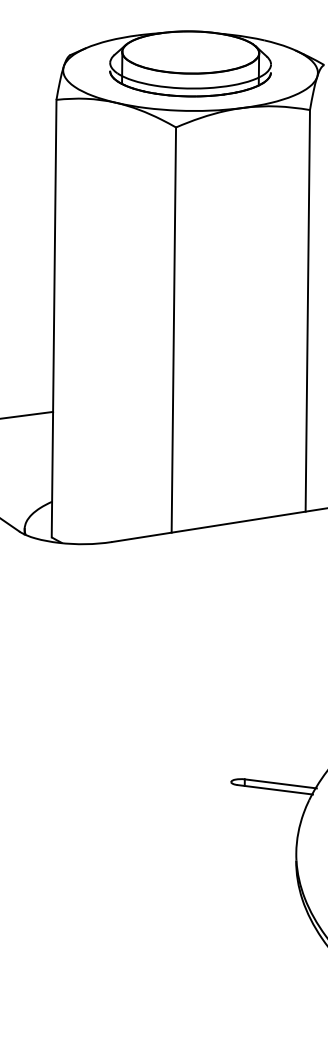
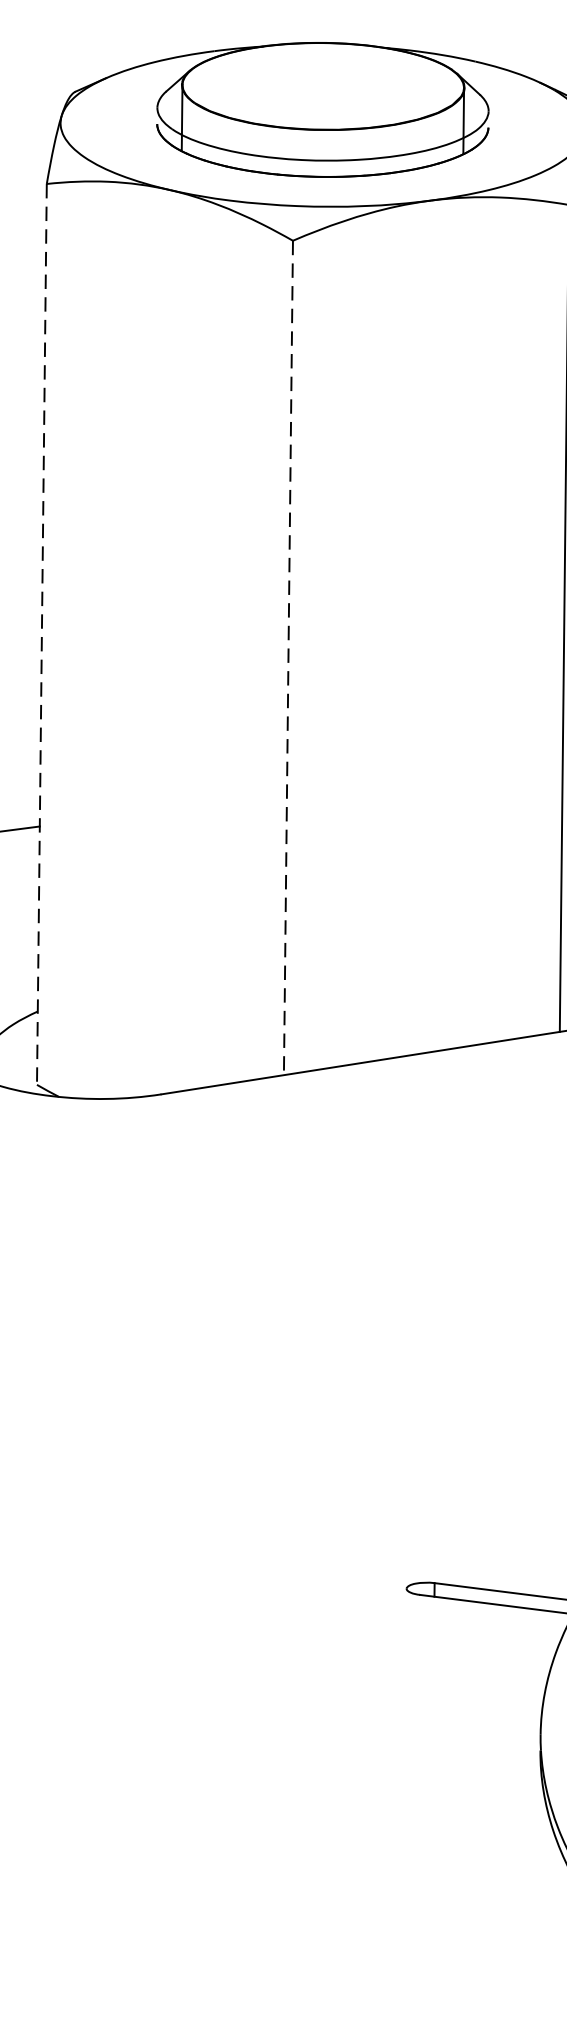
line: (54, 318) -> (42, 634), solid -> dashed
line: (173, 330) -> (287, 658), solid -> dashed

